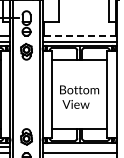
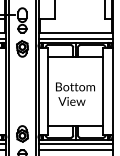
line: (79, 35) -> (75, 32), dashed -> solid
line: (79, 146) -> (75, 143), added

